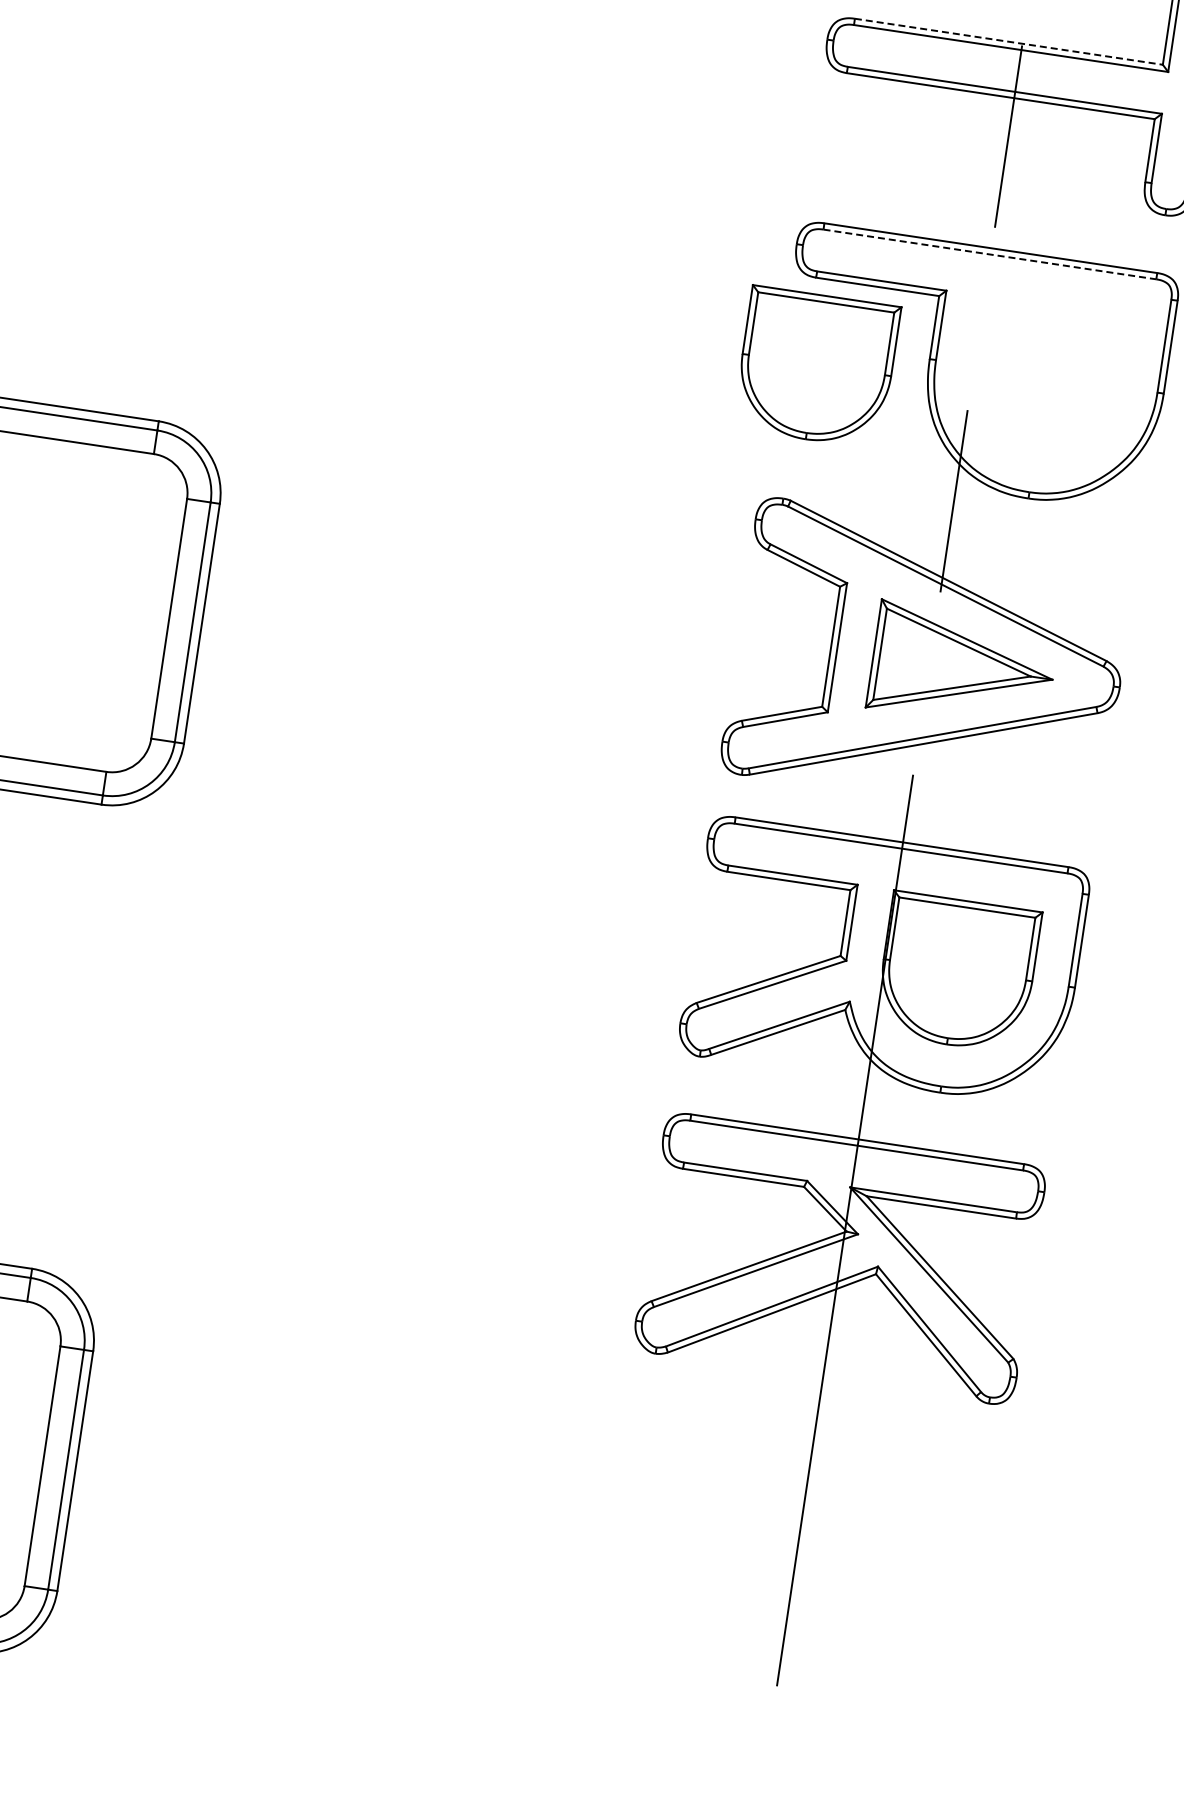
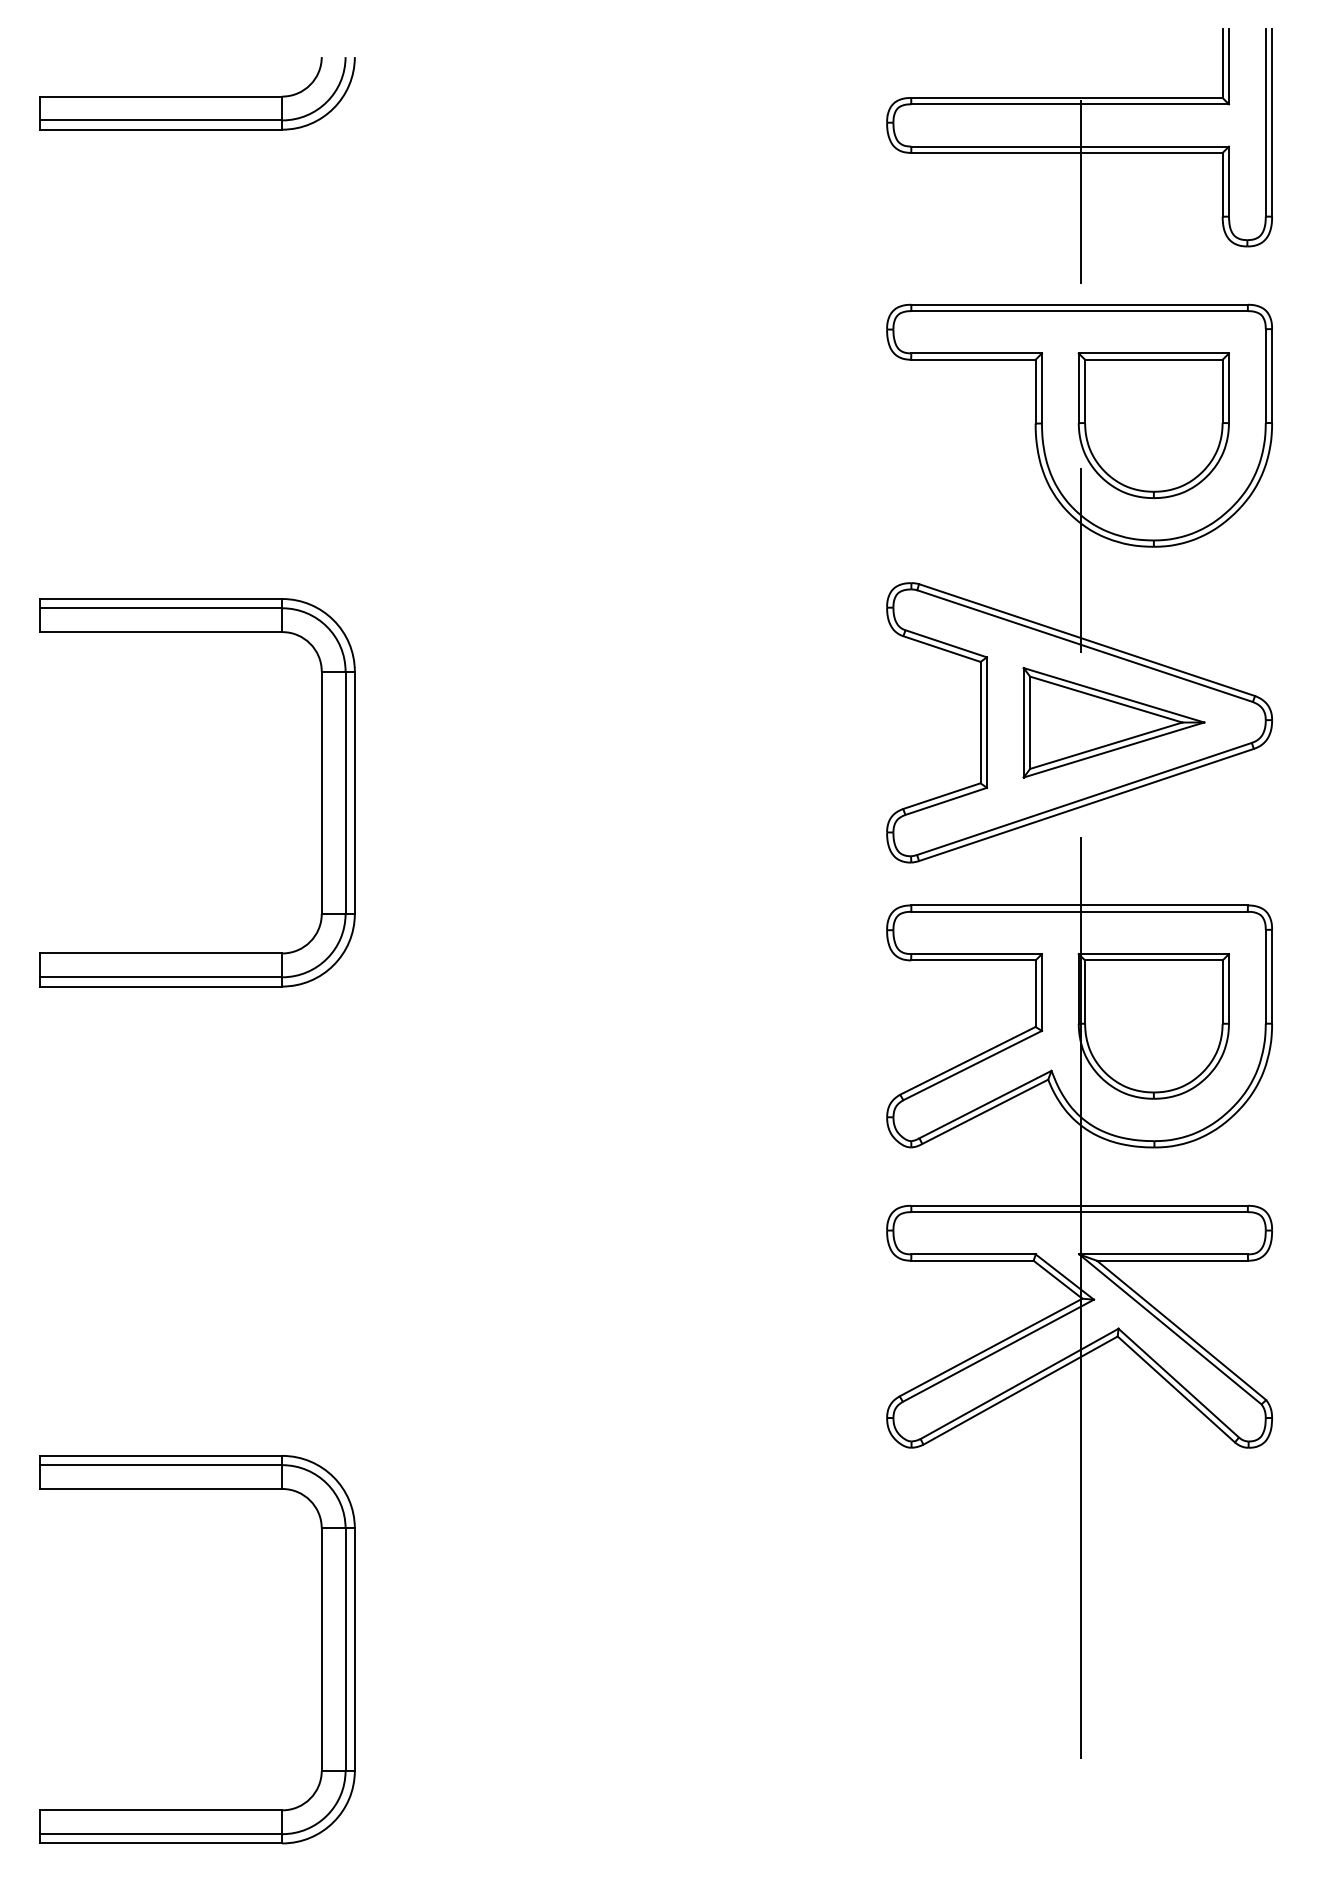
line: (1008, 41) -> (1066, 97), dashed -> solid
line: (990, 254) -> (1080, 311), dashed -> solid
part: (816, 367) -> (1153, 425), moved

